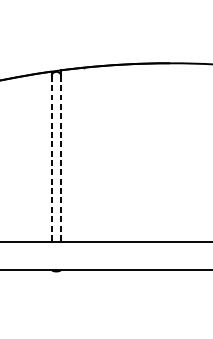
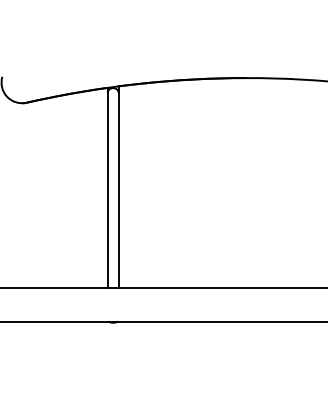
line: (51, 158) -> (107, 190), dashed -> solid
line: (60, 158) -> (118, 190), dashed -> solid

